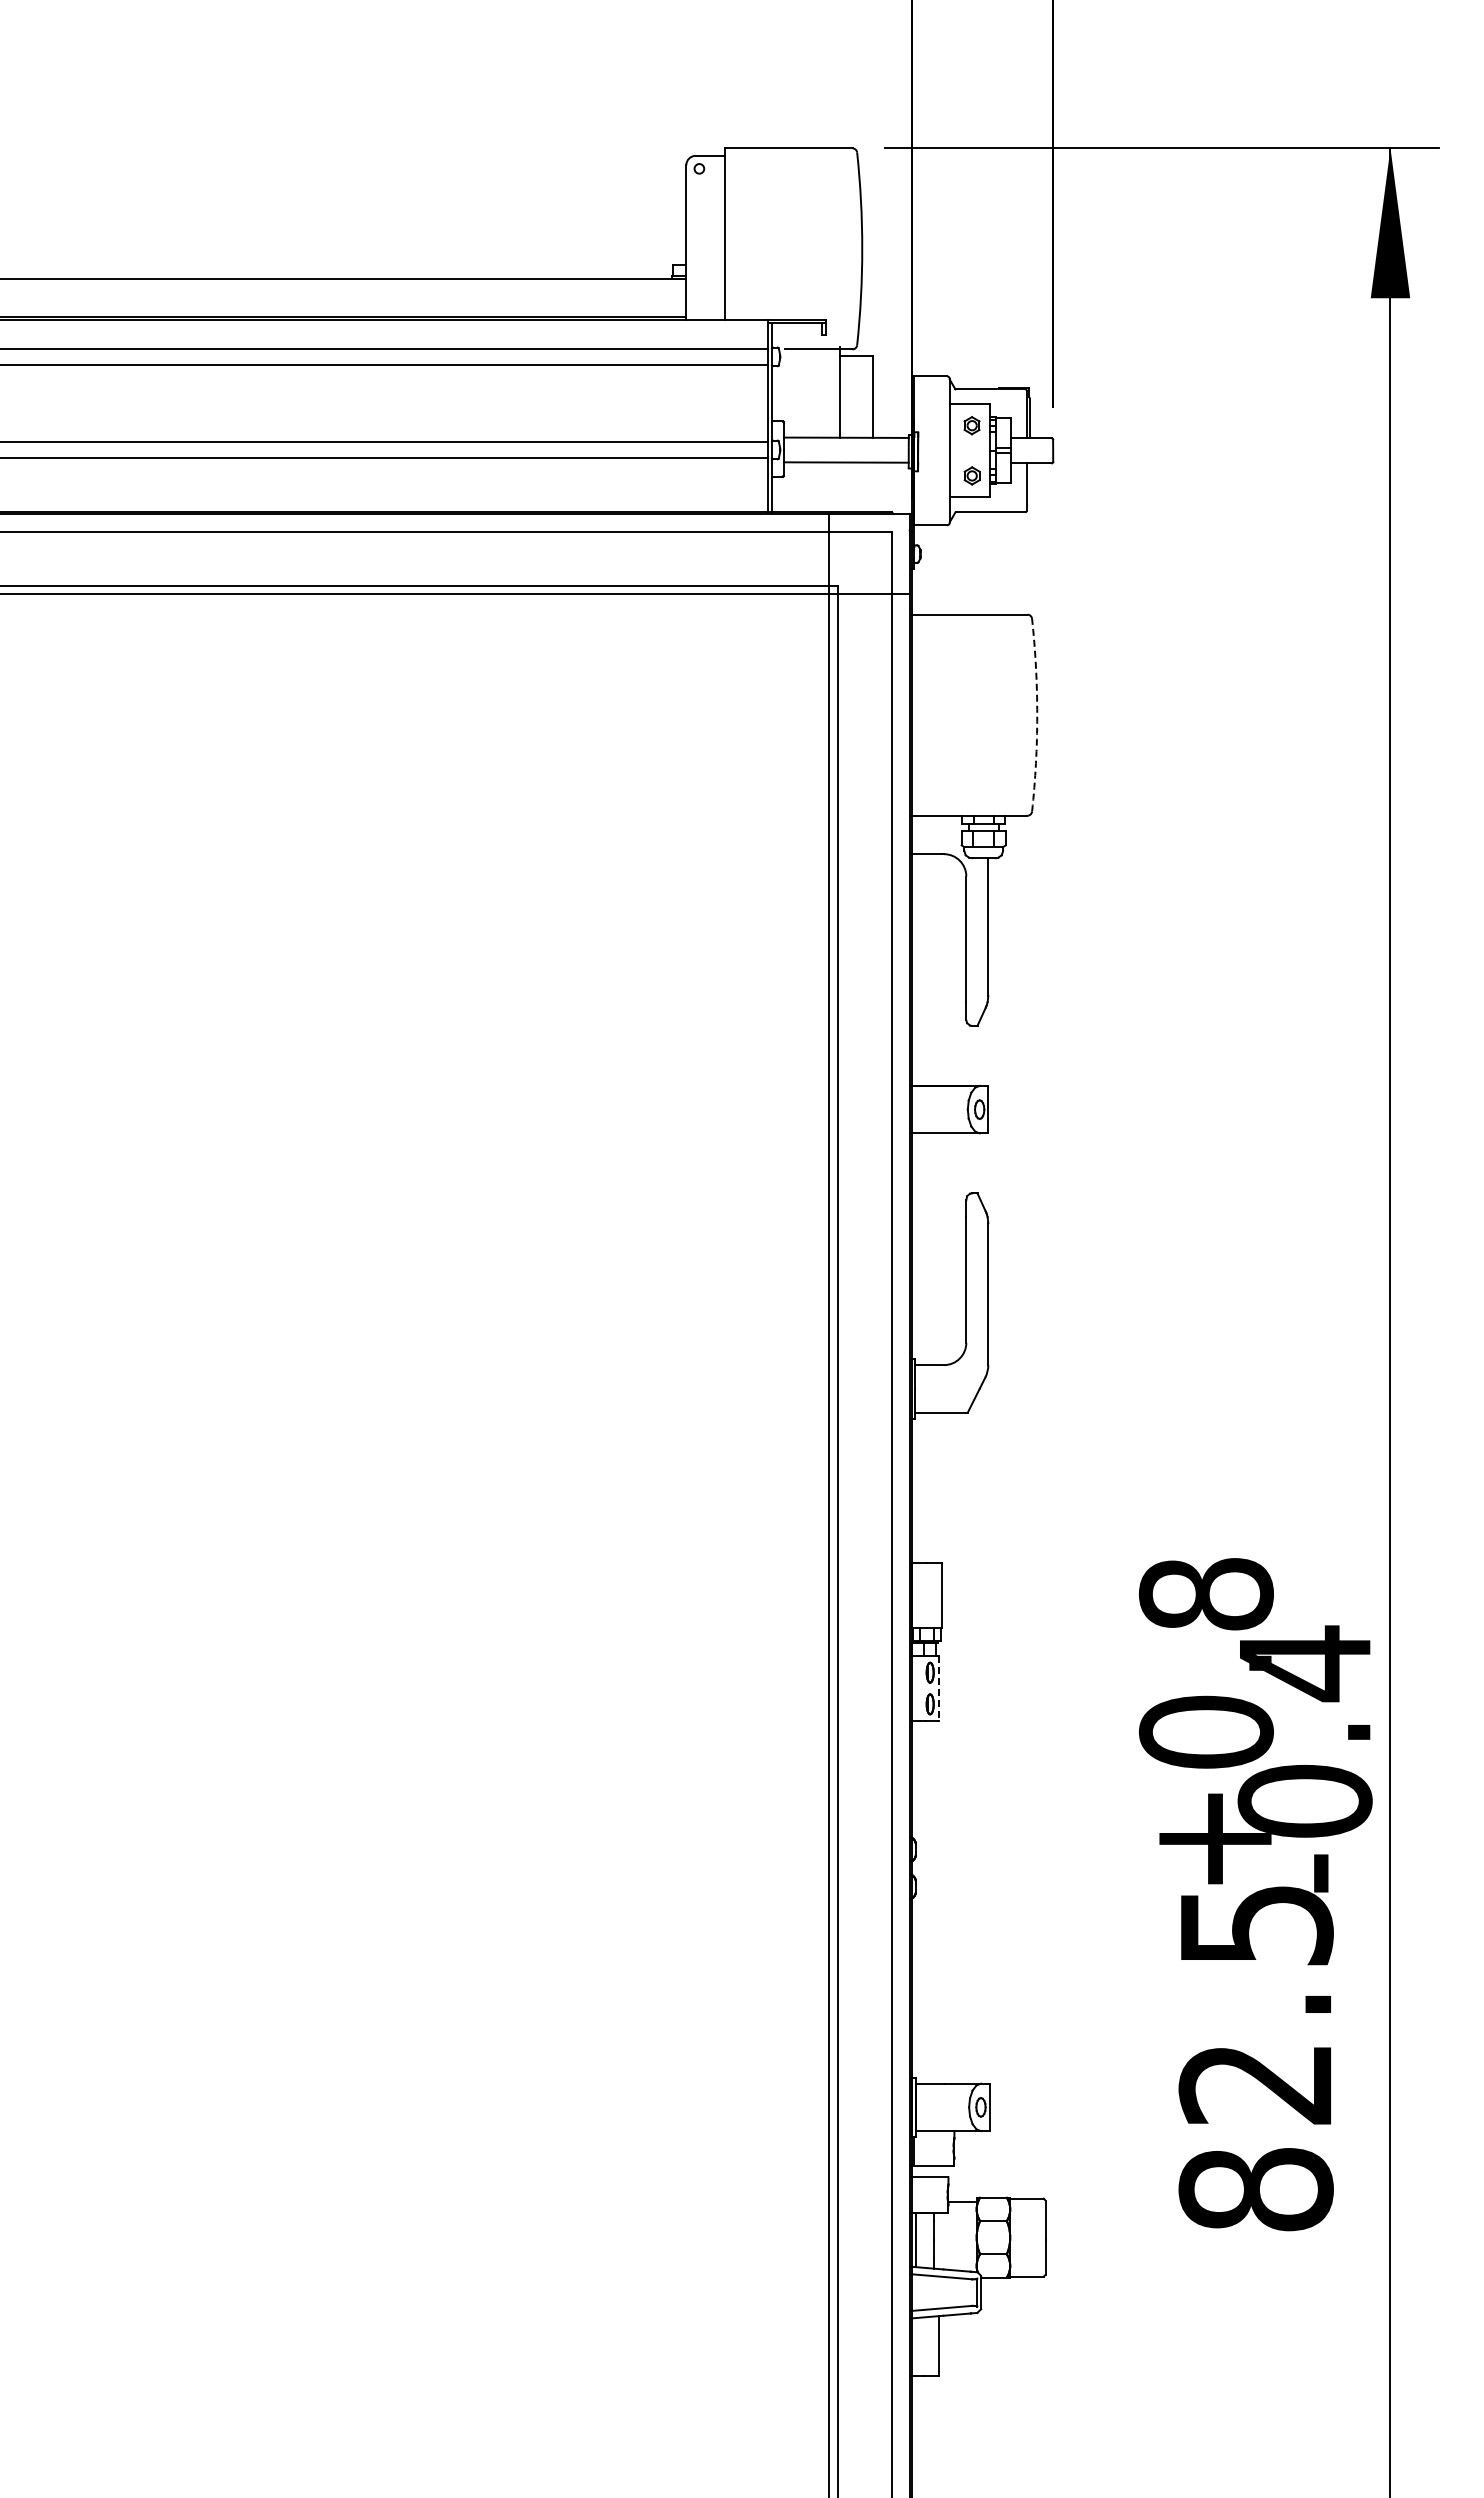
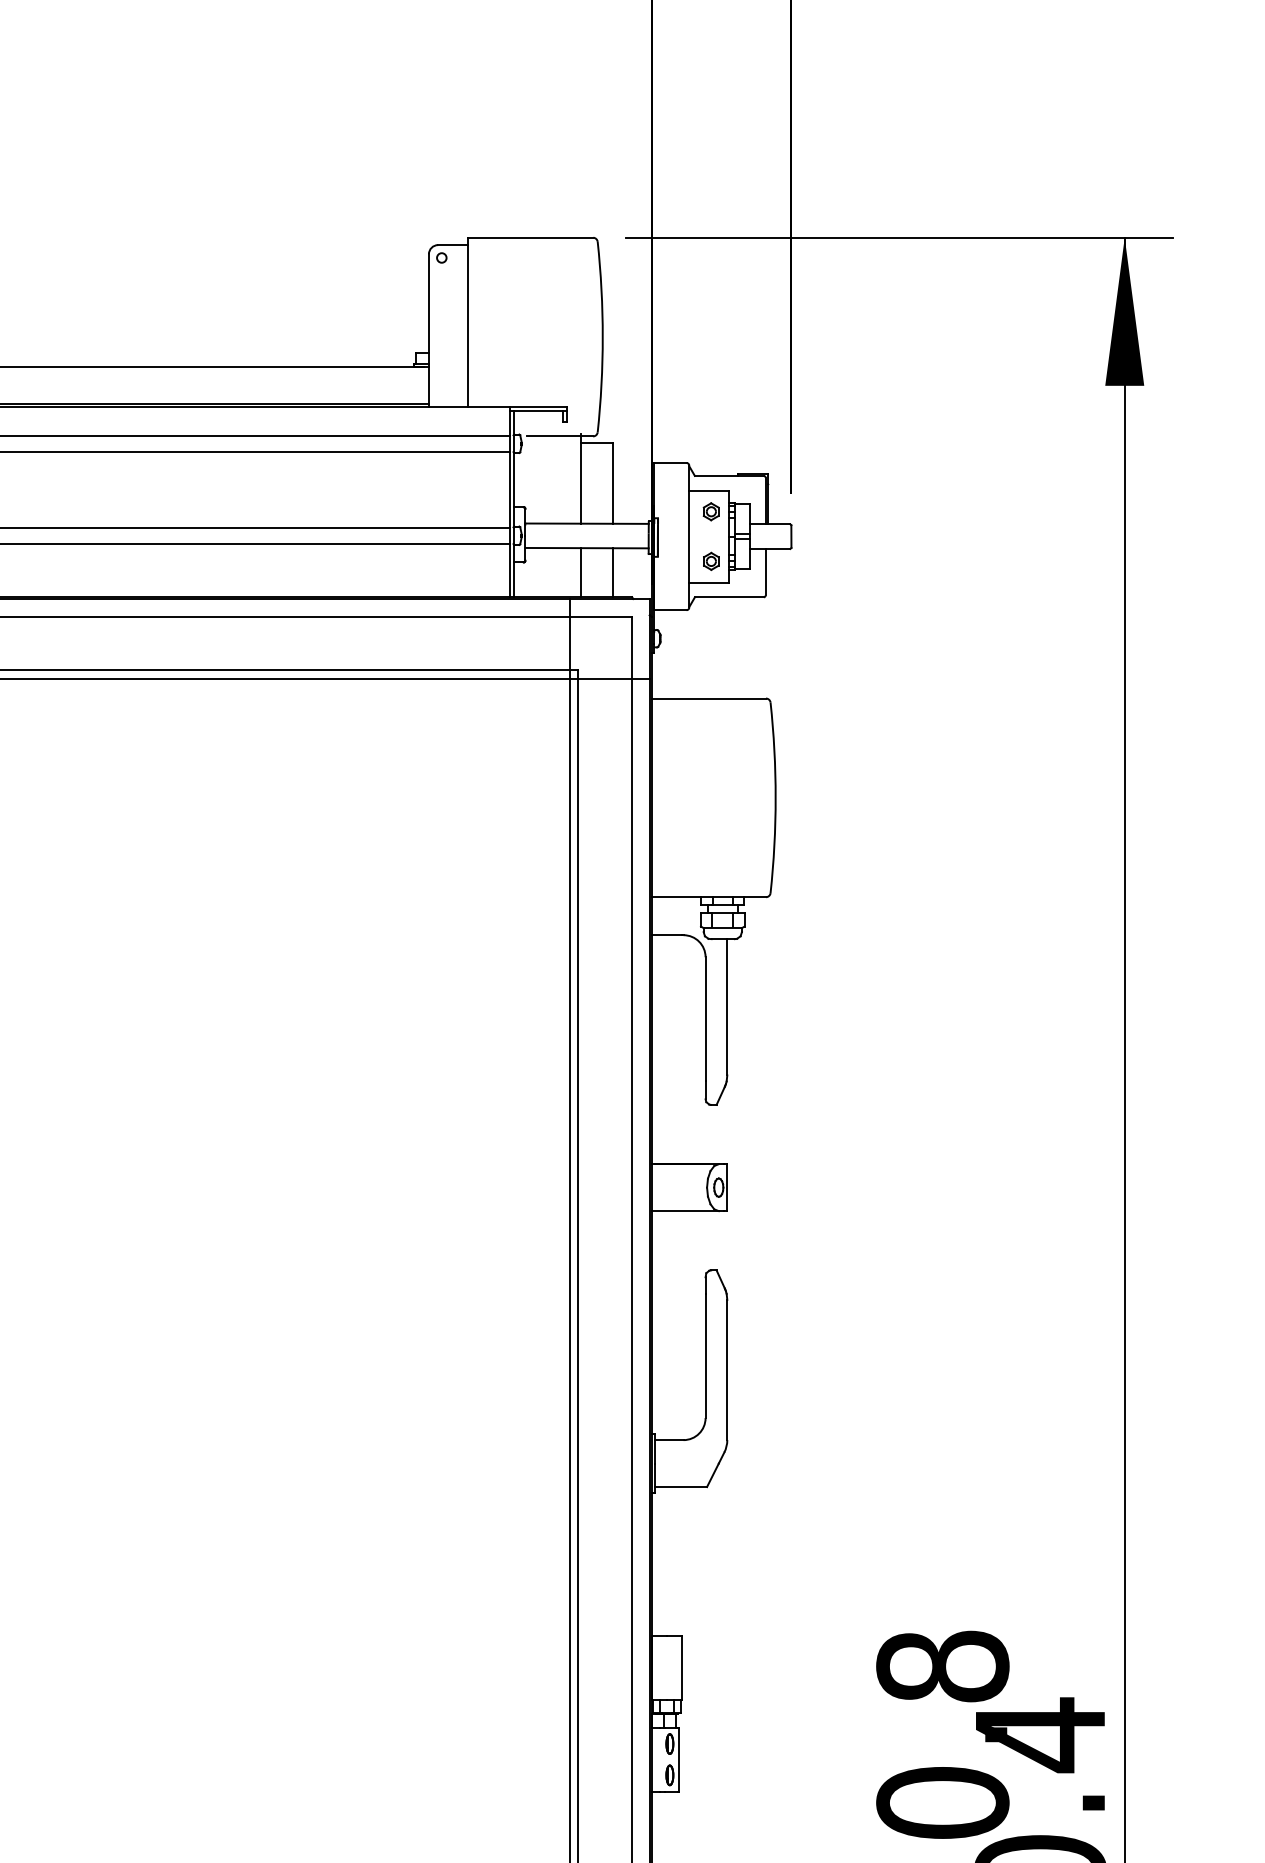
line: (839, 487) -> (580, 572), added
line: (872, 487) -> (612, 572), added
arc: (1037, 715) -> (775, 798), dashed -> solid
line: (939, 1688) -> (679, 1759), dashed -> solid

